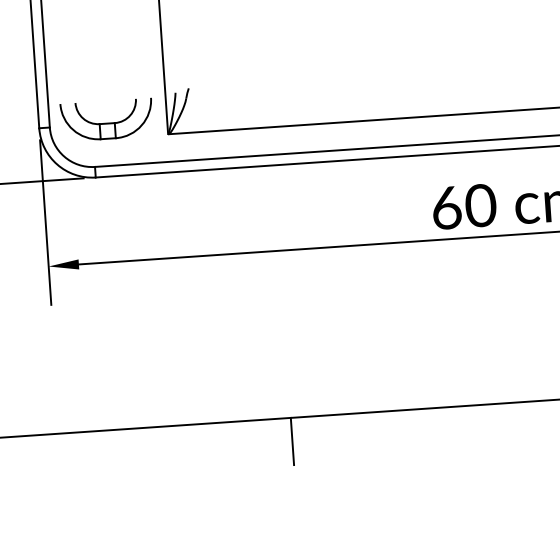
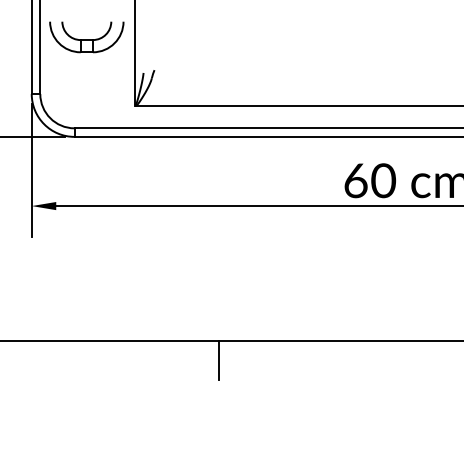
part: (106, 120) -> (86, 37), moved

